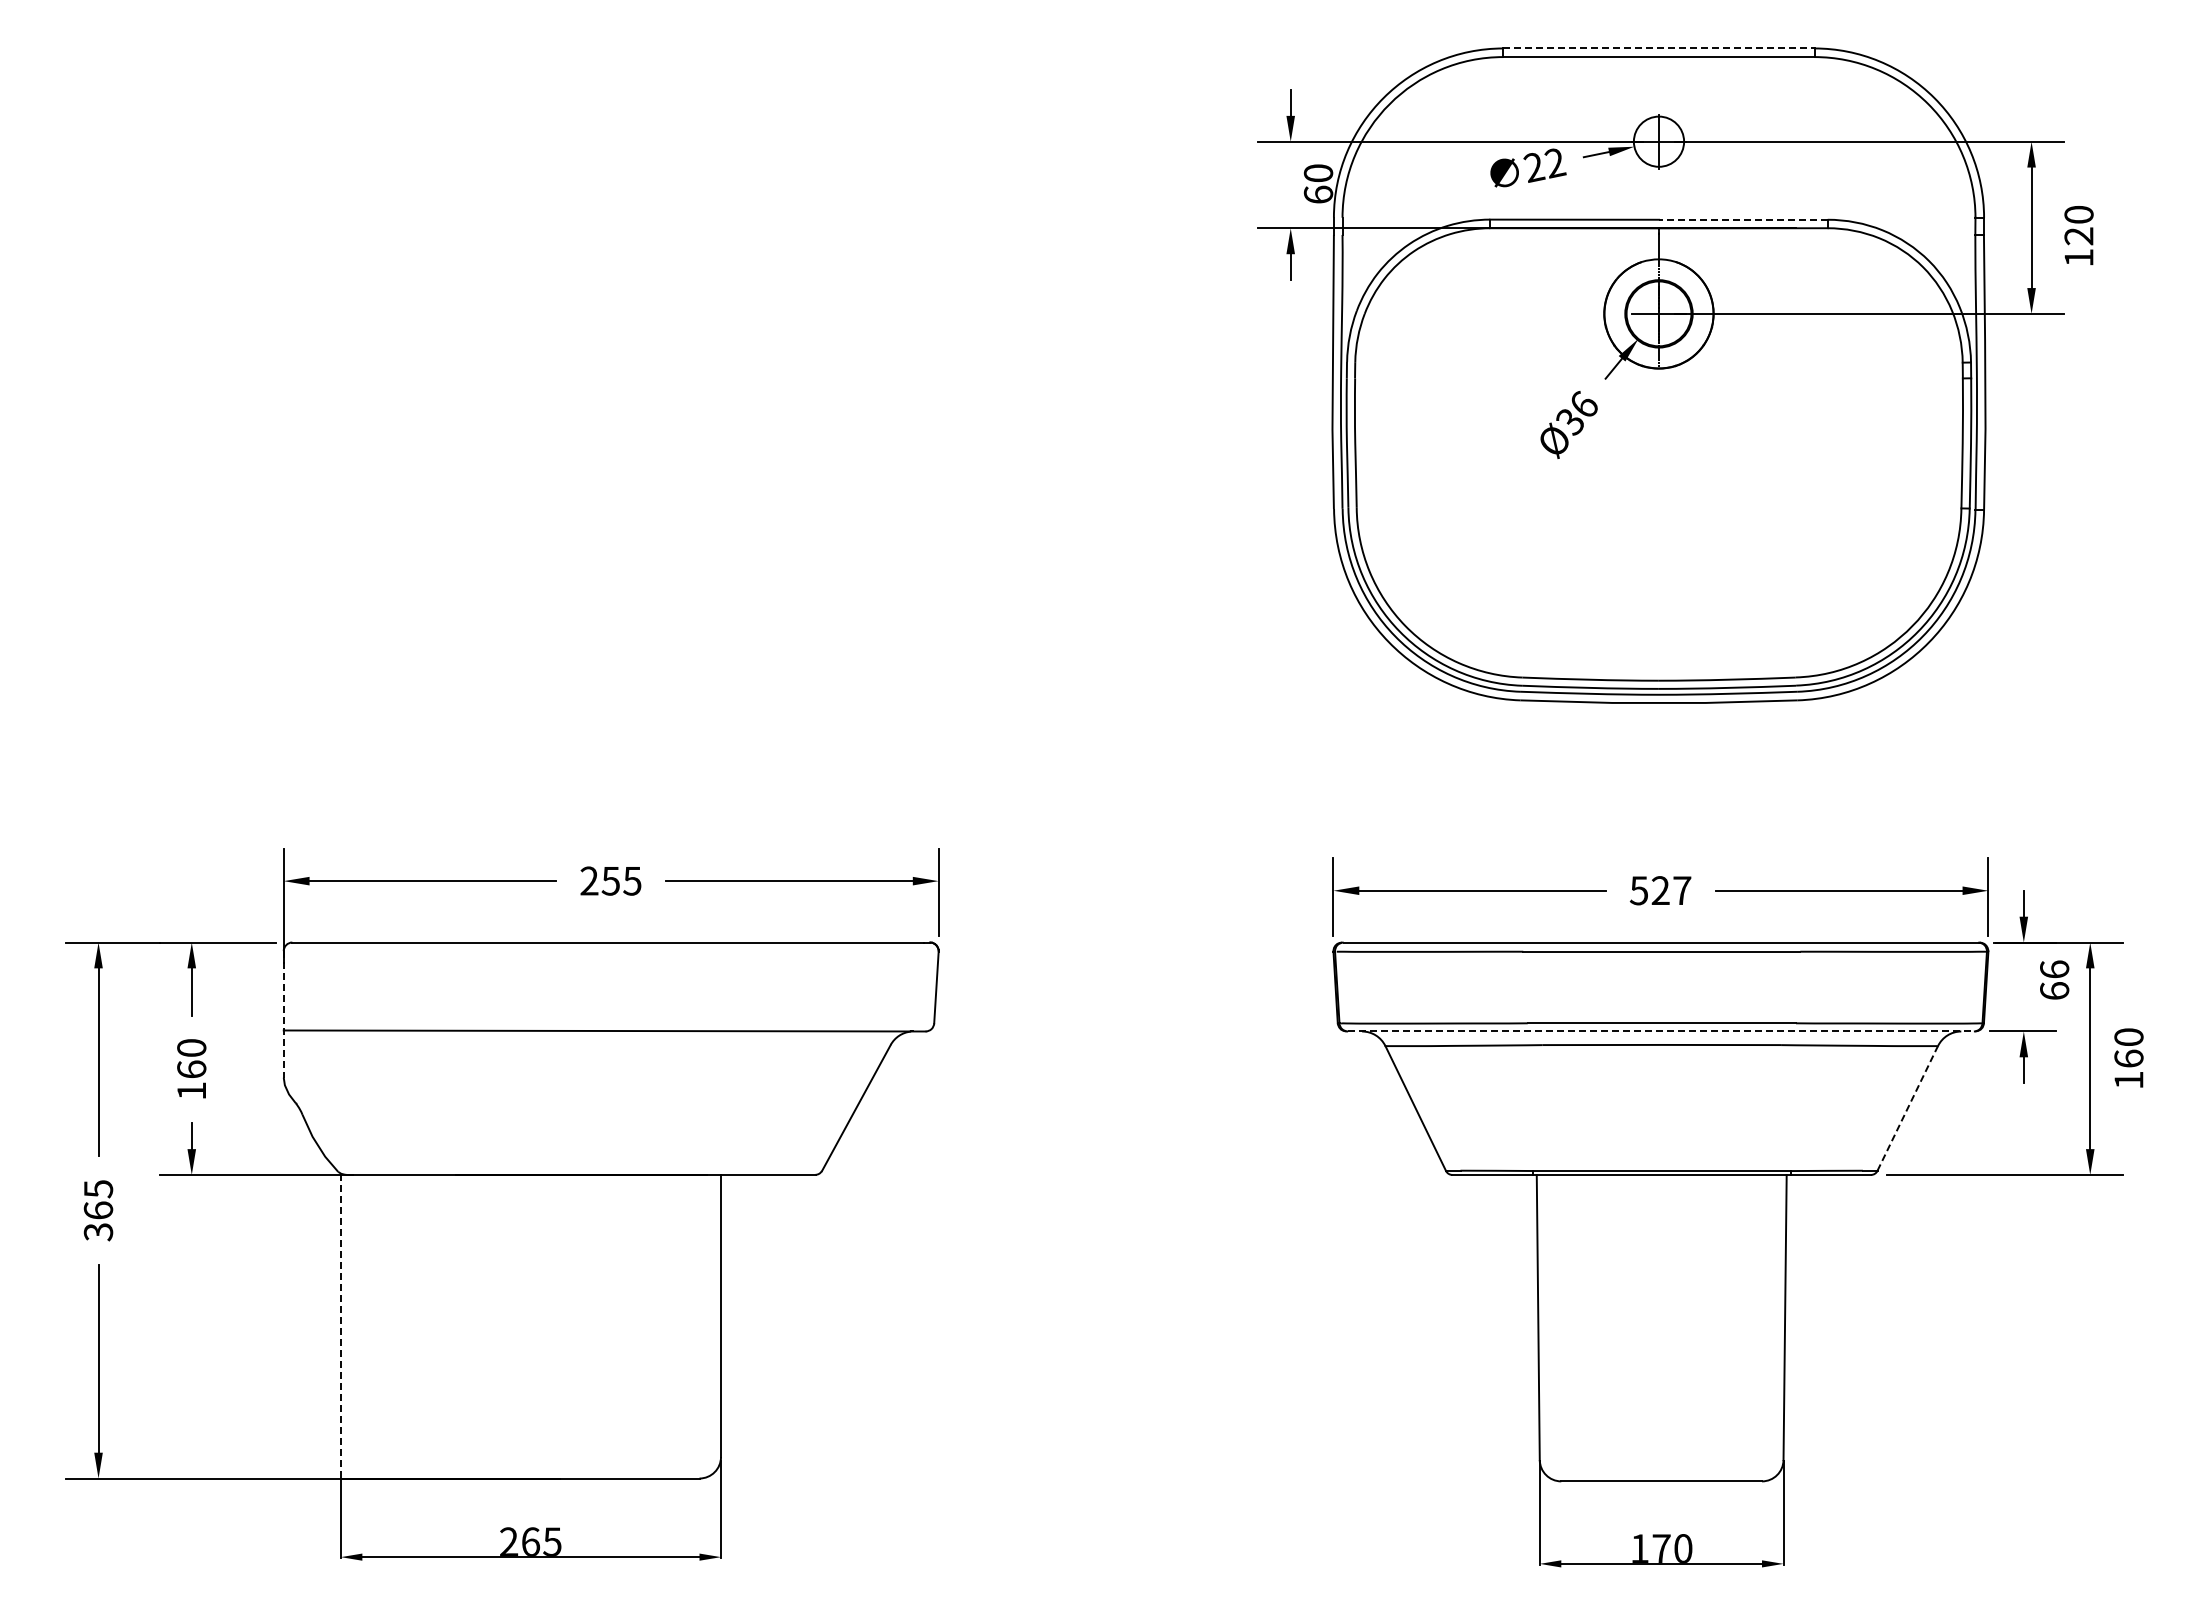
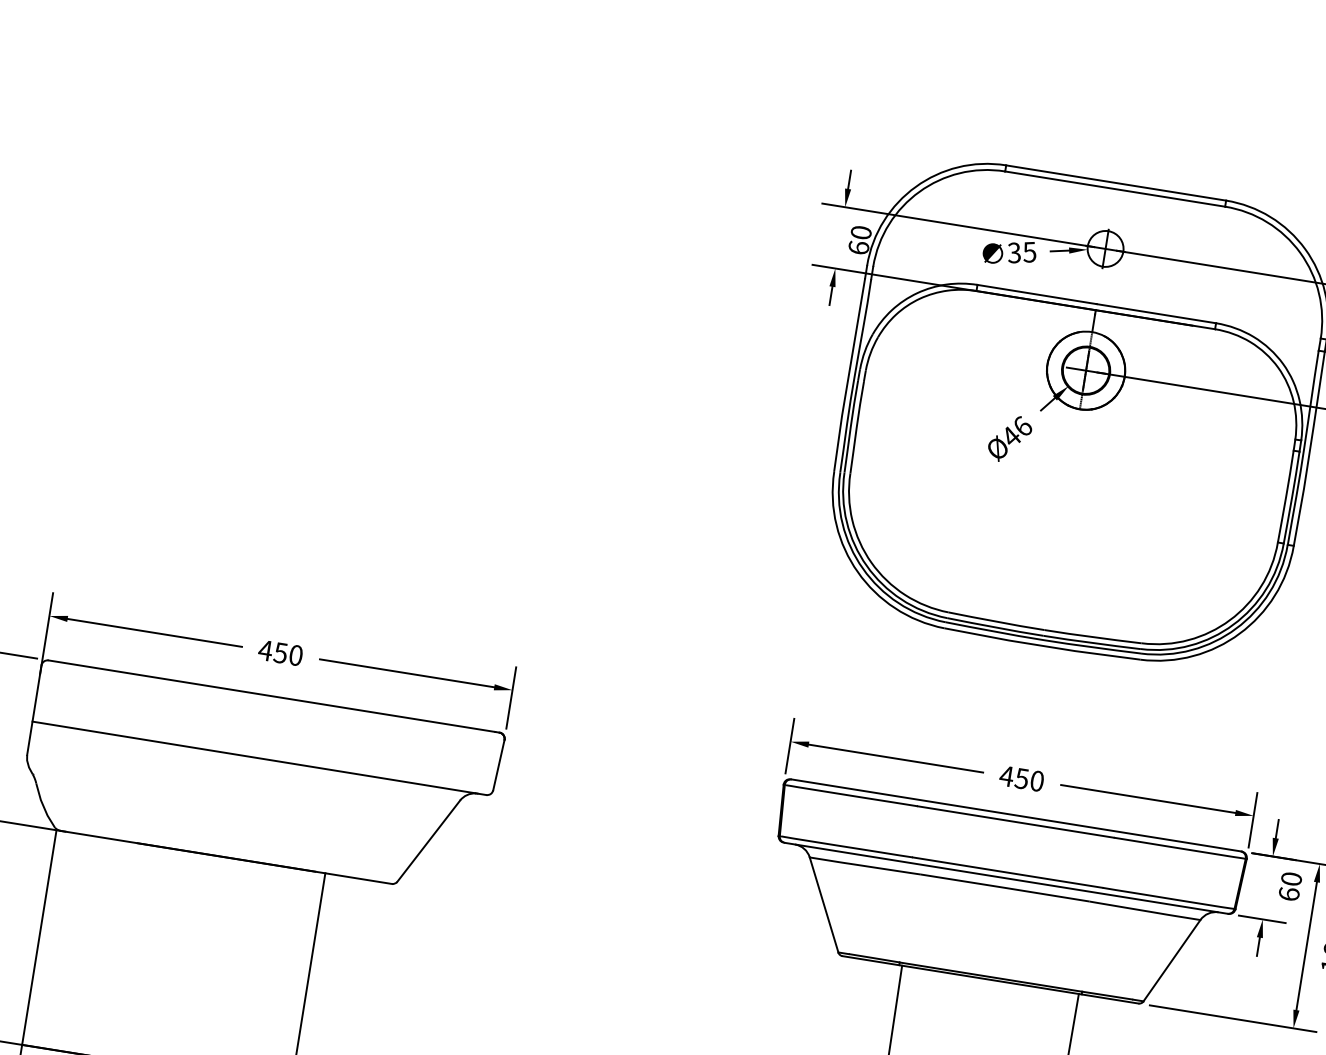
line: (1659, 48) -> (1116, 183), dashed -> solid
text: (1544, 164) -> (1022, 252), 22 -> 35
line: (1742, 219) -> (1155, 313), dashed -> solid
text: (1570, 421) -> (1011, 436), Ø36 -> Ø46
text: (610, 880) -> (280, 652), 255 -> 450
text: (1660, 890) -> (1021, 778), 527 -> 450
text: (2054, 969) -> (1291, 879), 66 -> 60
line: (283, 1014) -> (34, 710), dashed -> solid
line: (1661, 1031) -> (1006, 878), dashed -> solid
line: (1907, 1107) -> (1171, 959), dashed -> solid
line: (340, 1326) -> (39, 937), dashed -> solid

